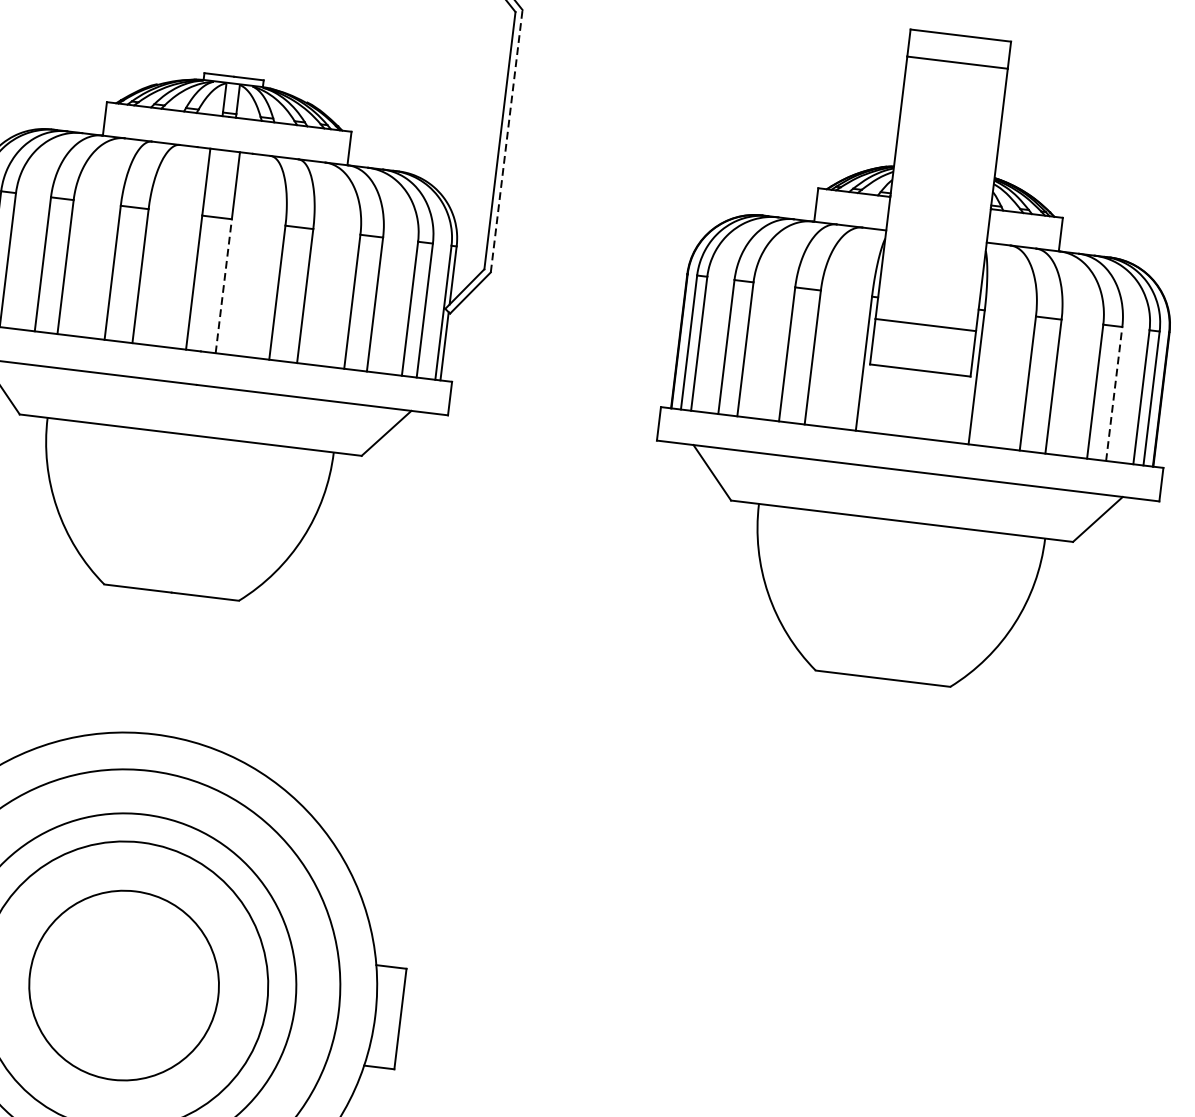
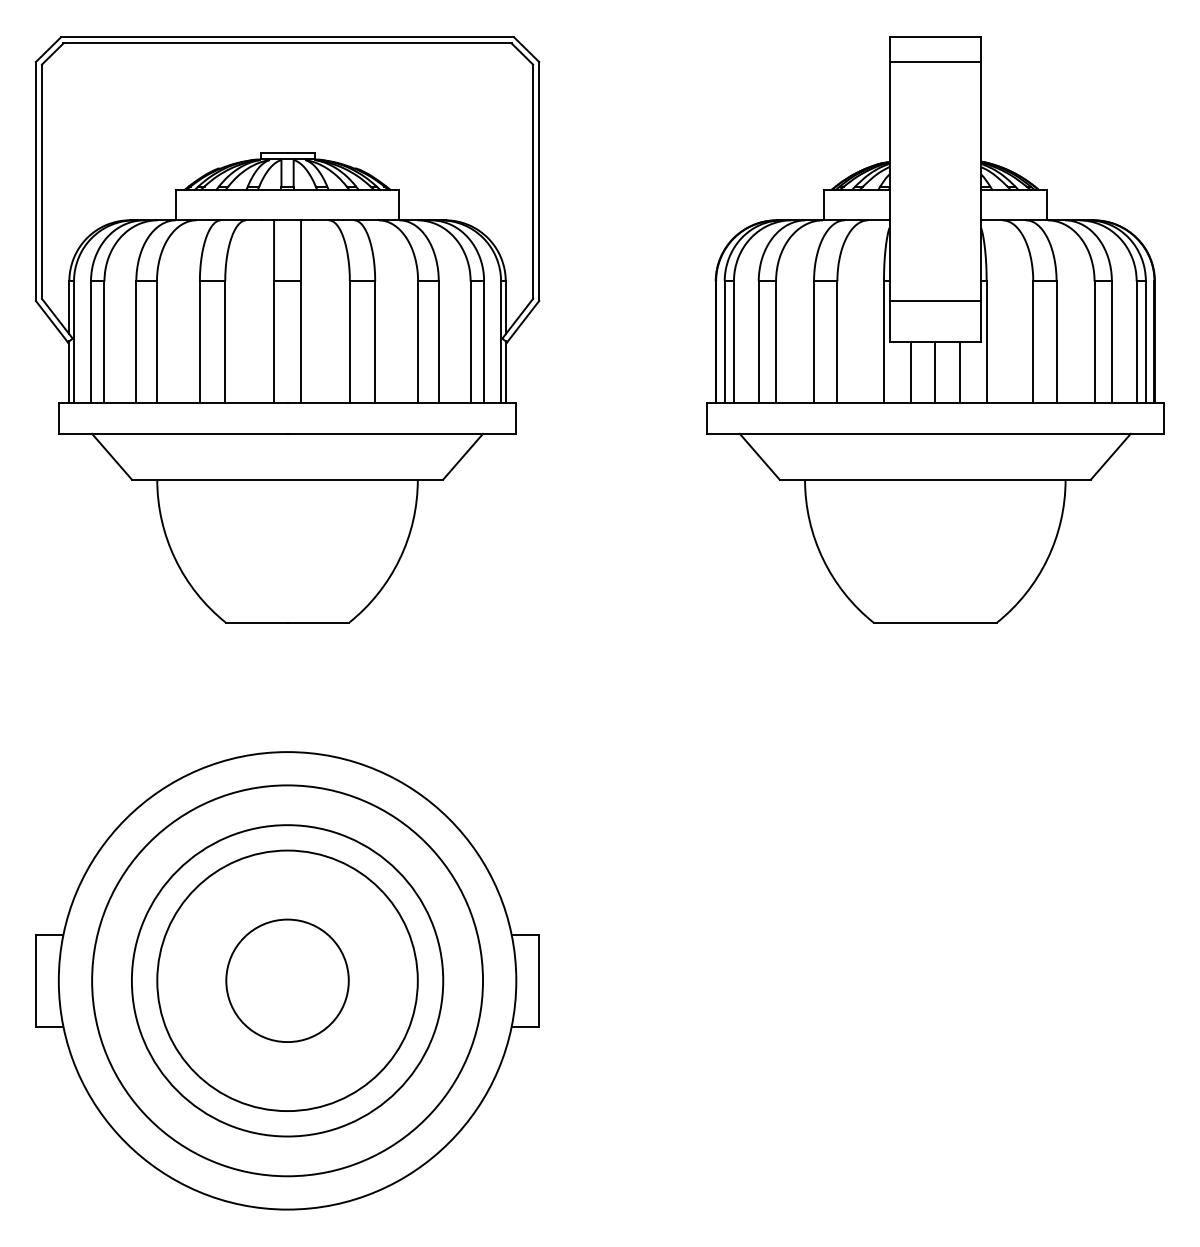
line: (507, 141) -> (539, 181), dashed -> solid
line: (224, 285) -> (301, 341), dashed -> solid
line: (1113, 392) -> (1111, 341), dashed -> solid
line: (889, 400) -> (910, 372), added
line: (916, 403) -> (935, 372), added
line: (943, 406) -> (960, 372), added
circle: (124, 985) -> (287, 980), size x0.71

